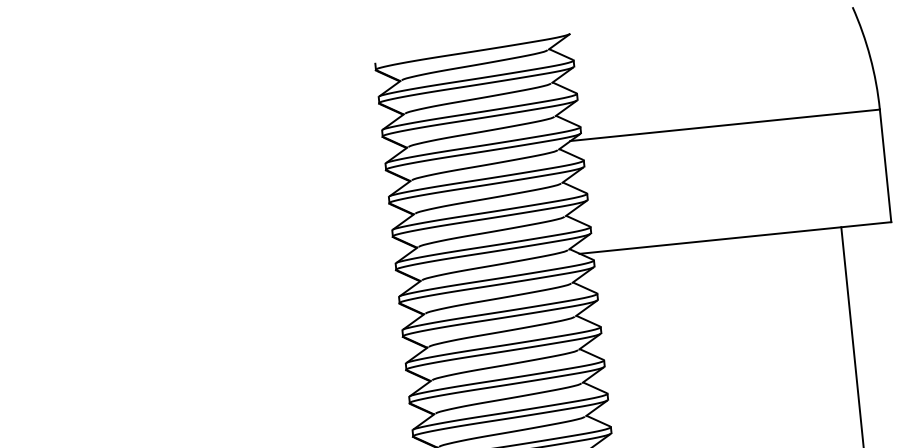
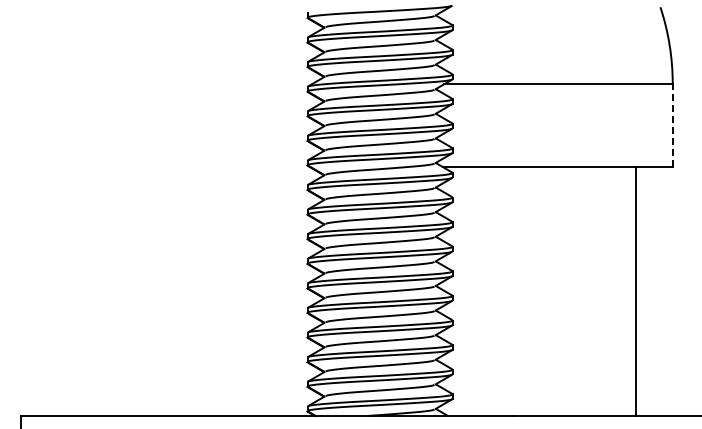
line: (885, 165) -> (672, 125), solid -> dashed

